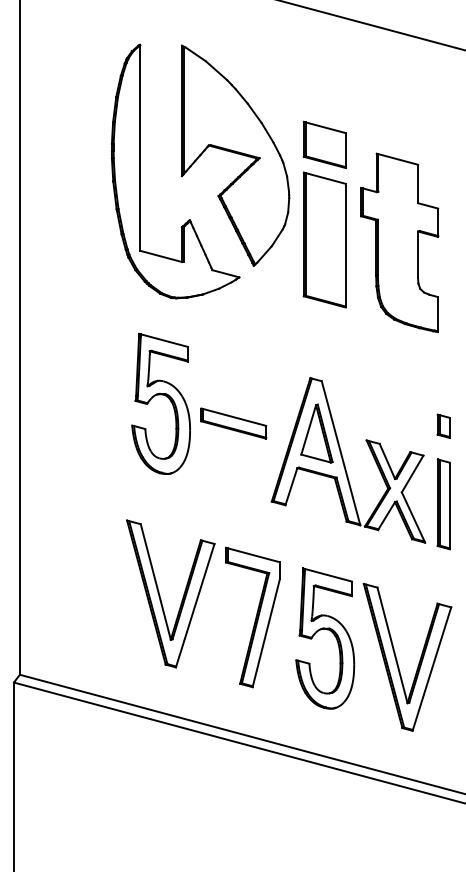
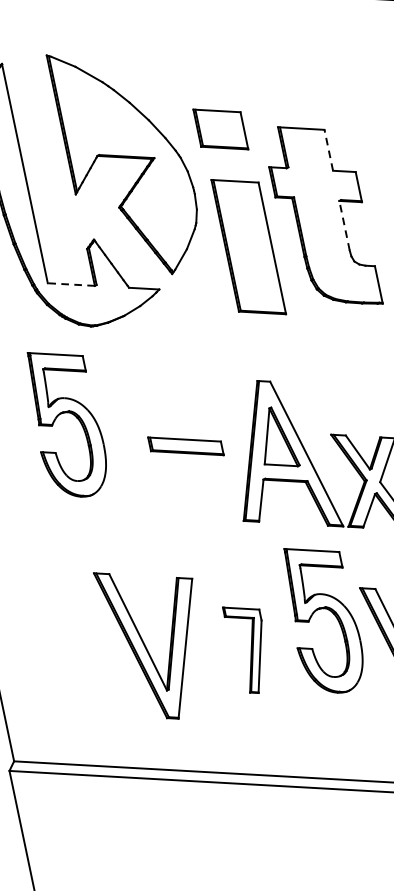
line: (418, 183) -> (329, 149), solid -> dashed
part: (324, 239) -> (248, 246), moved
line: (418, 254) -> (344, 225), solid -> dashed
line: (161, 256) -> (71, 284), solid -> dashed
part: (160, 395) -> (64, 413), moved
part: (252, 617) -> (248, 648), size x0.6
part: (327, 630) -> (324, 609), moved

